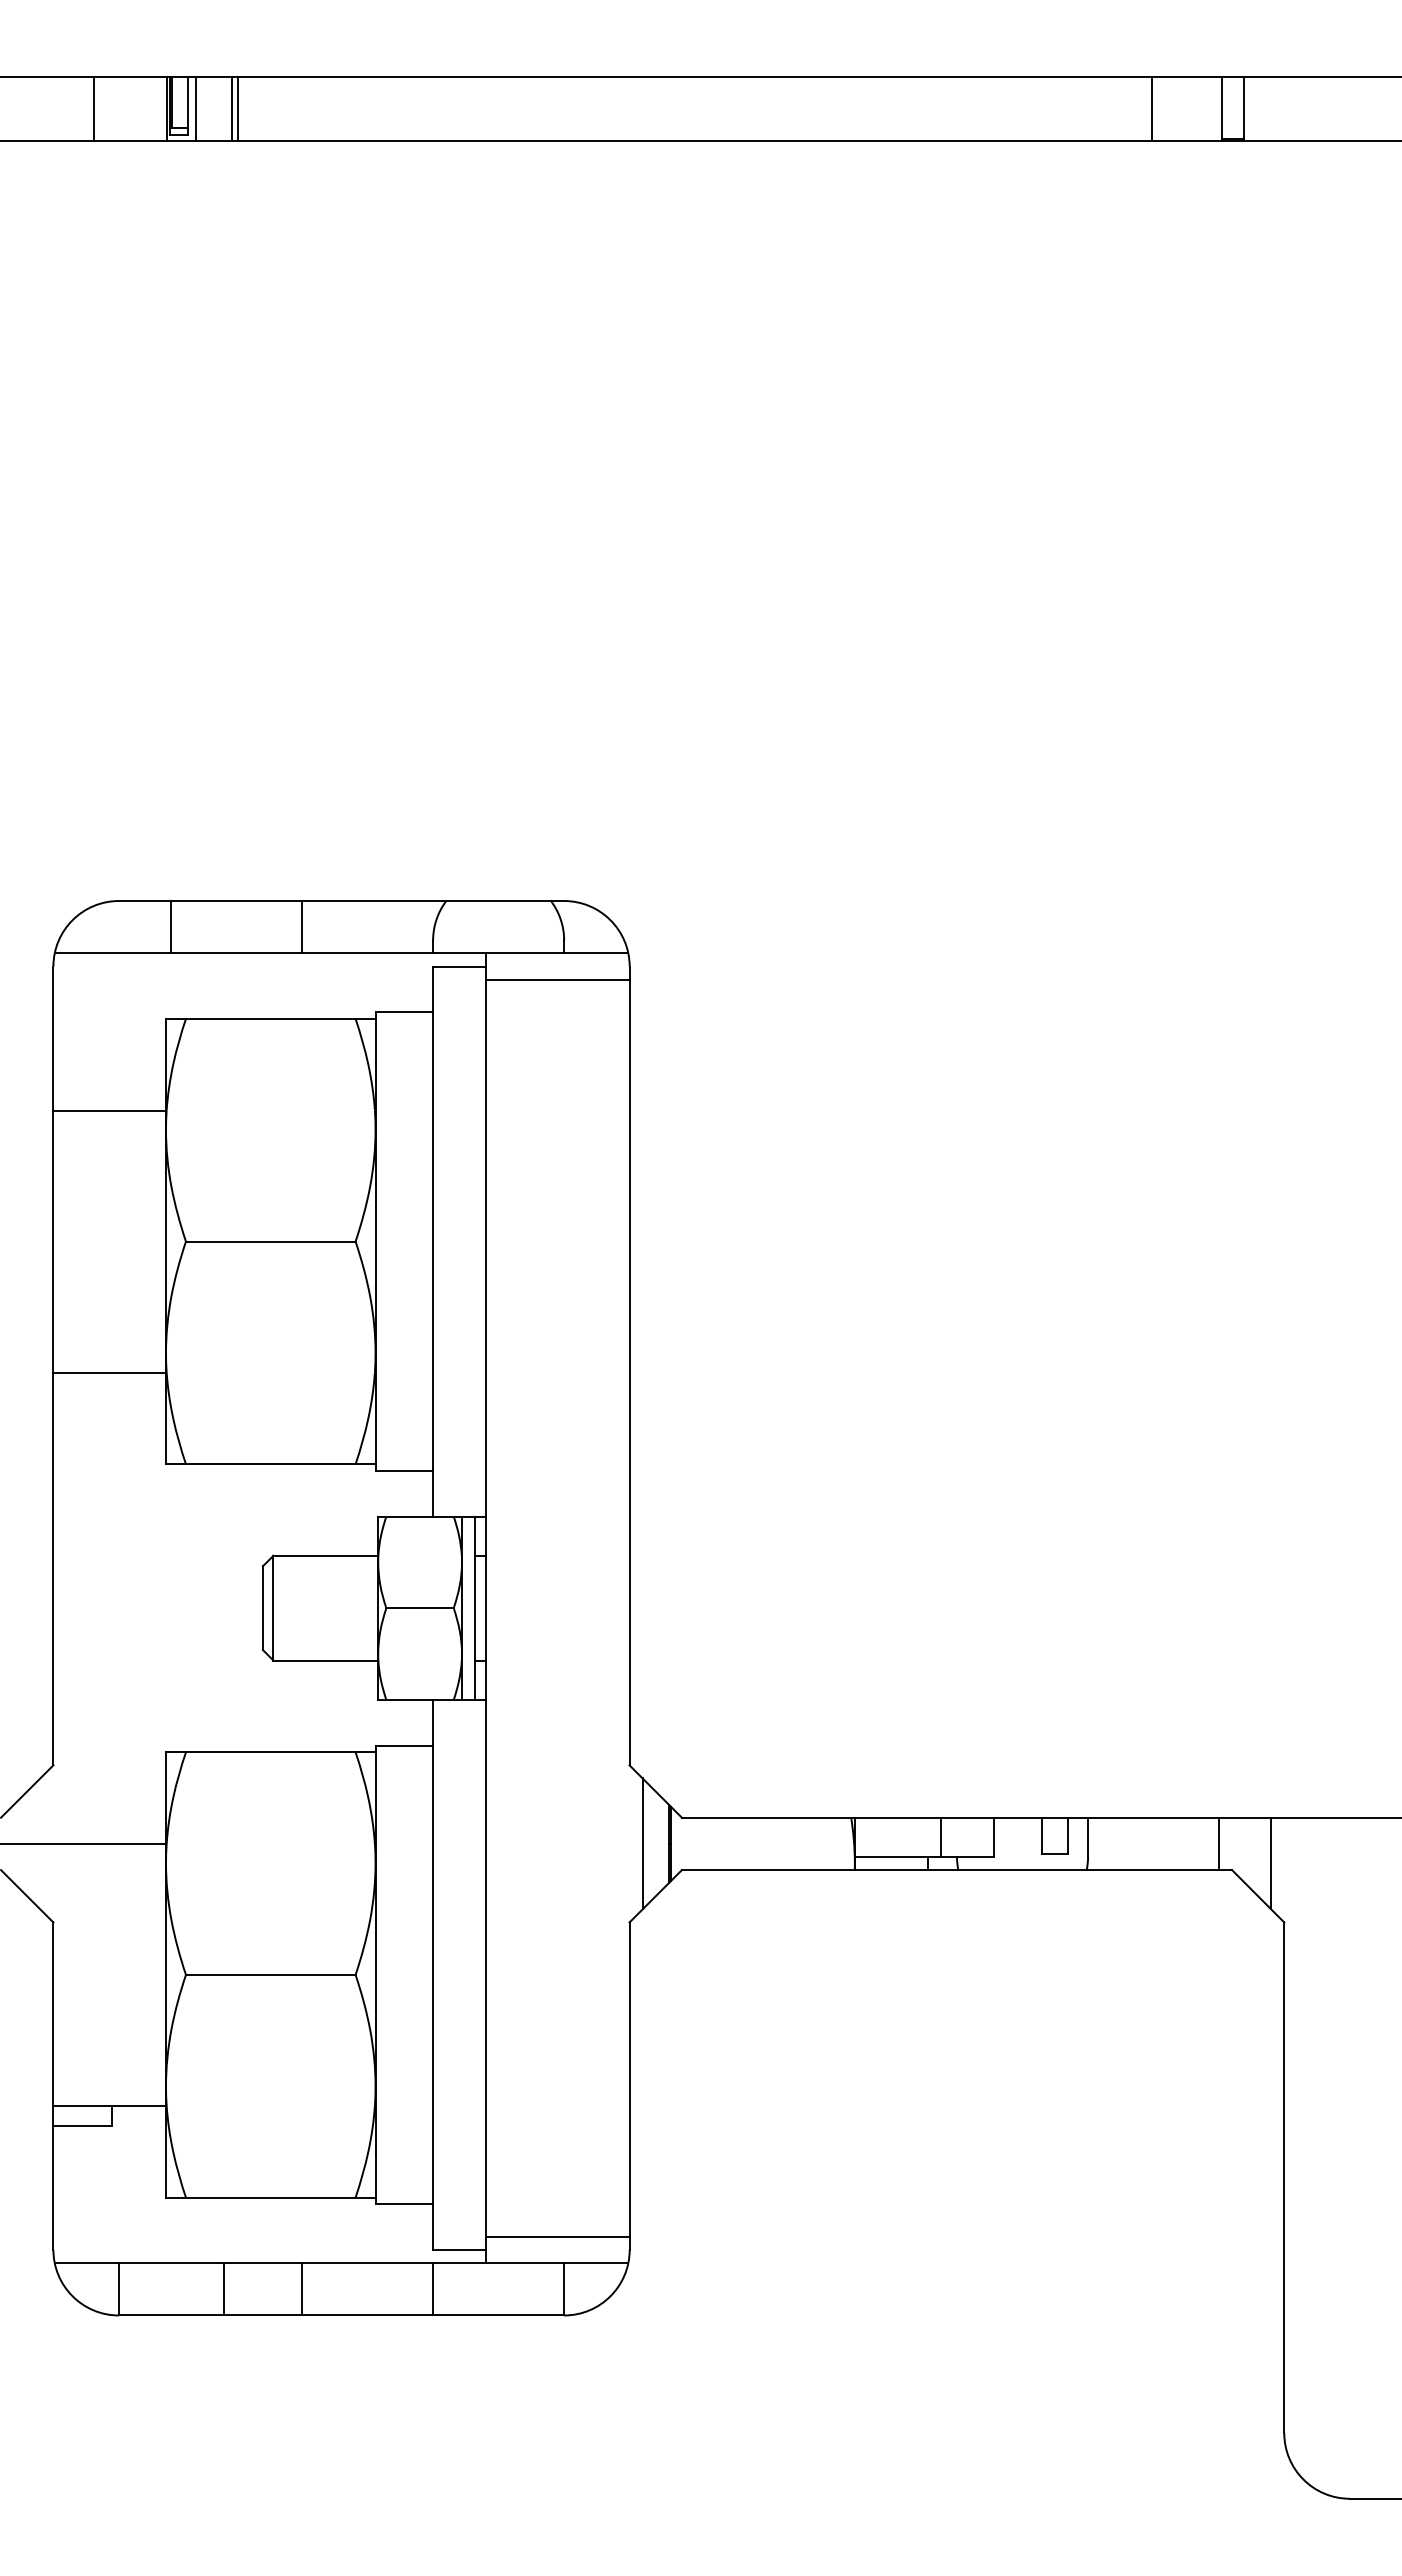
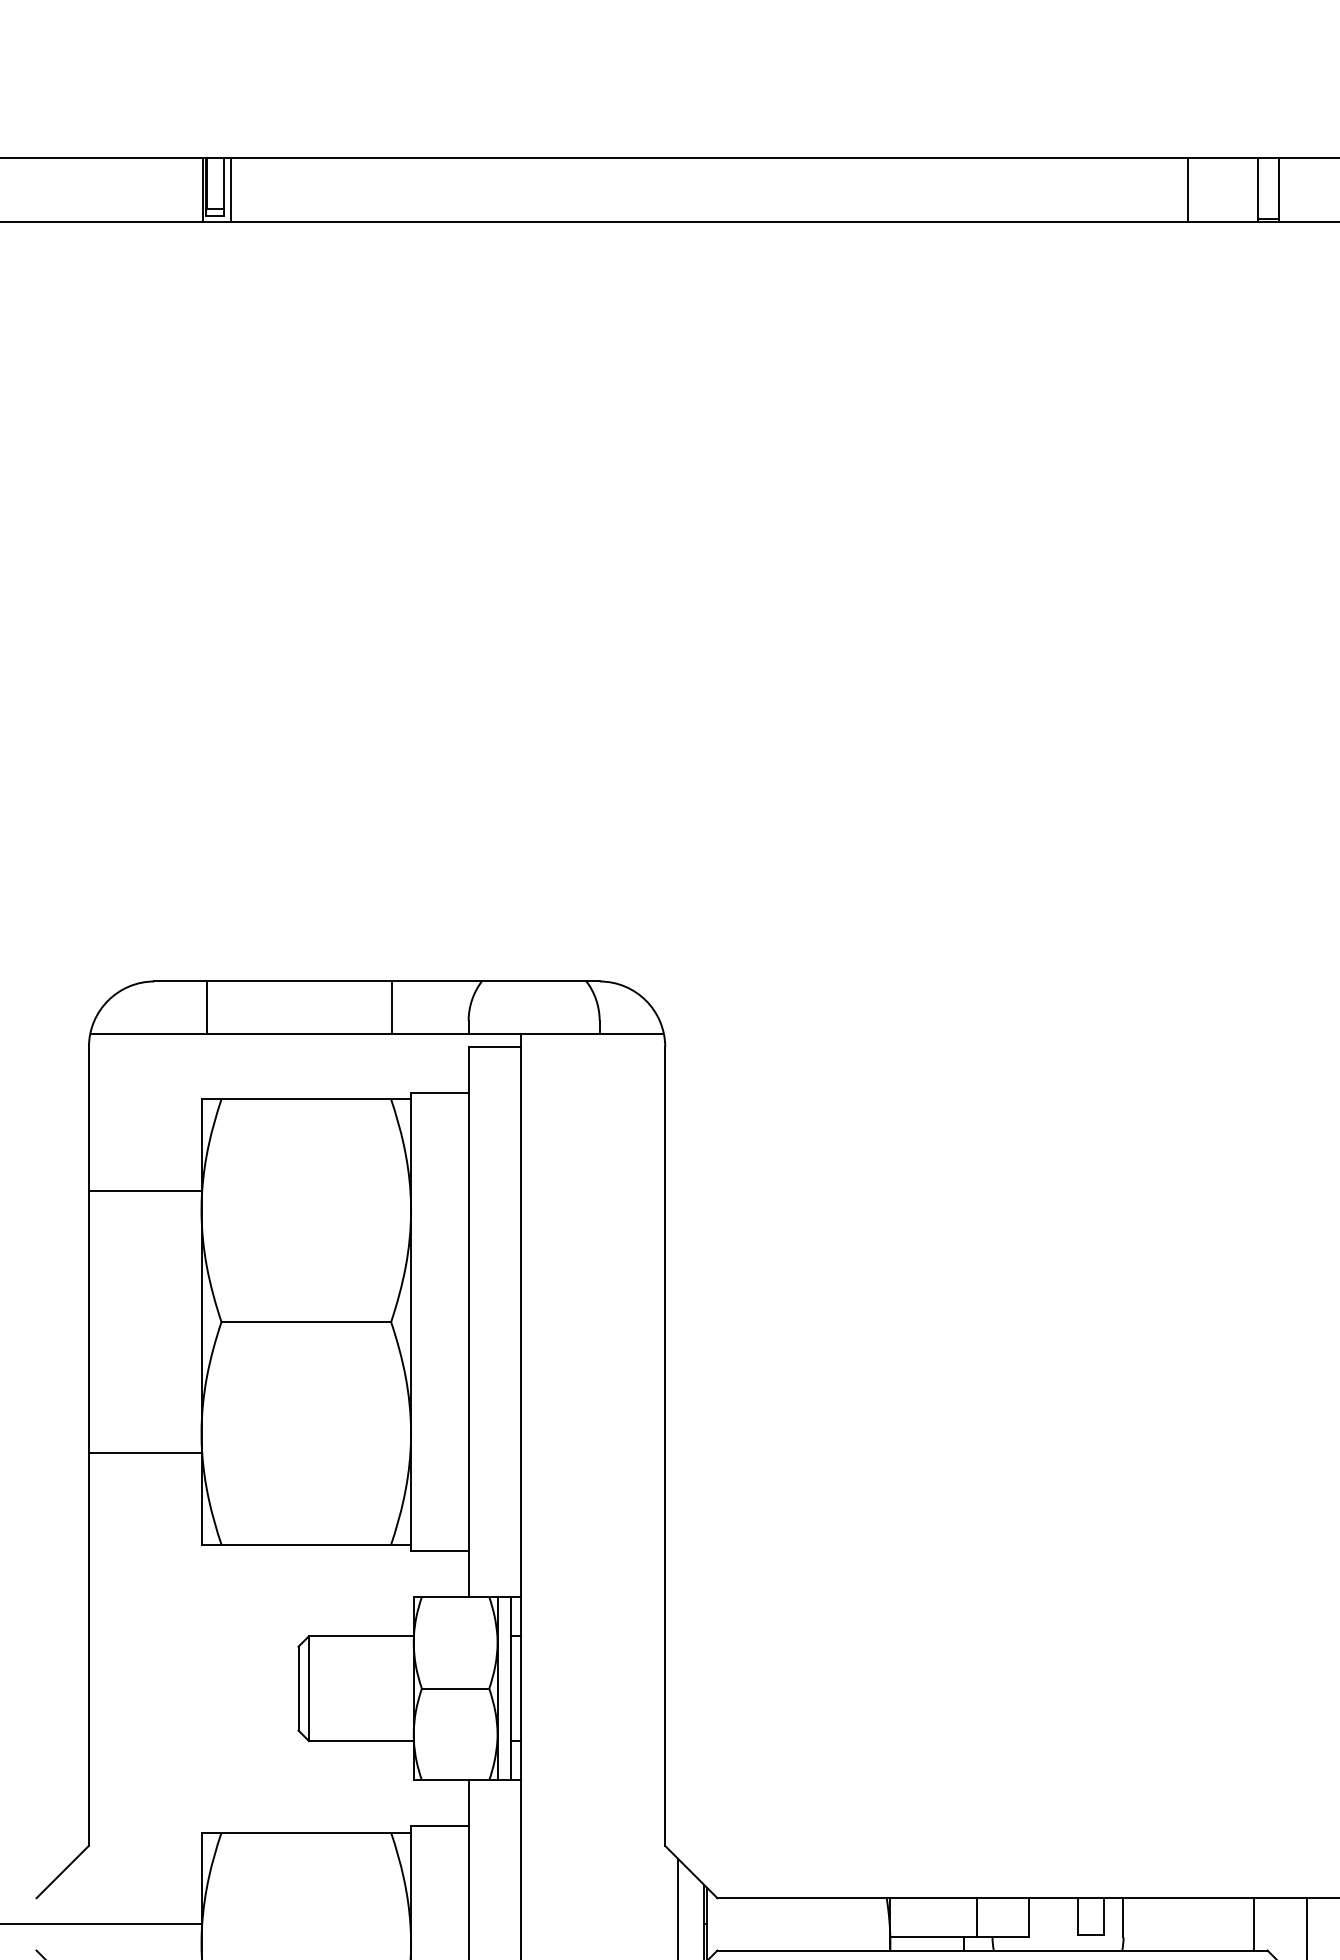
line: (93, 109) -> (129, 189), removed
line: (232, 109) -> (268, 189), removed
line: (237, 109) -> (273, 189), removed
line: (302, 927) -> (392, 1007), moved
line: (557, 979) -> (593, 1059), removed

